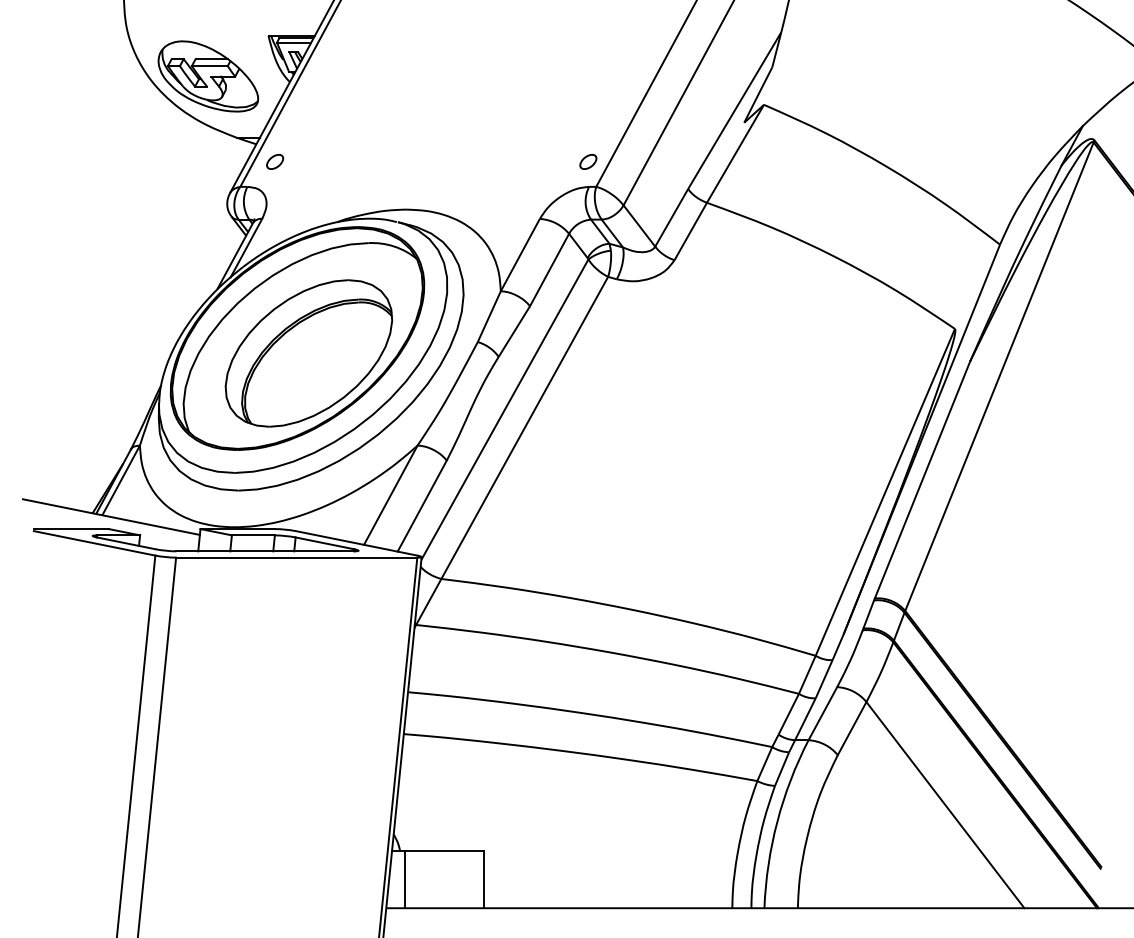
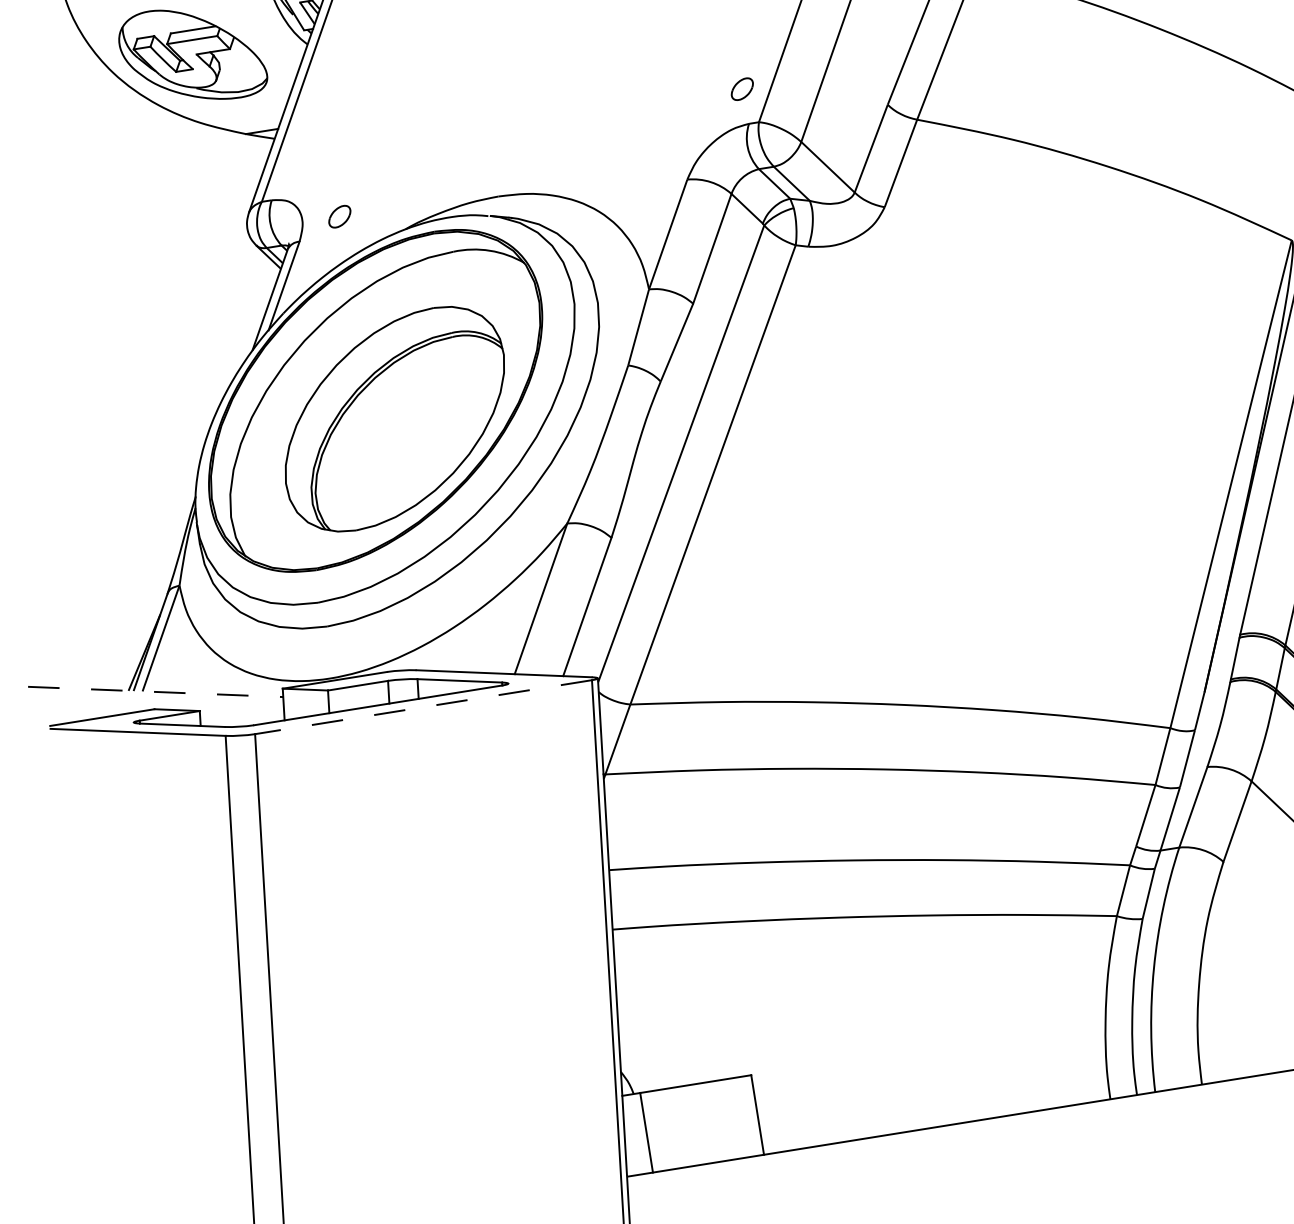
part: (275, 161) -> (340, 216), moved
line: (111, 517) -> (155, 692), solid -> dashed
line: (296, 557) -> (423, 706), solid -> dashed

